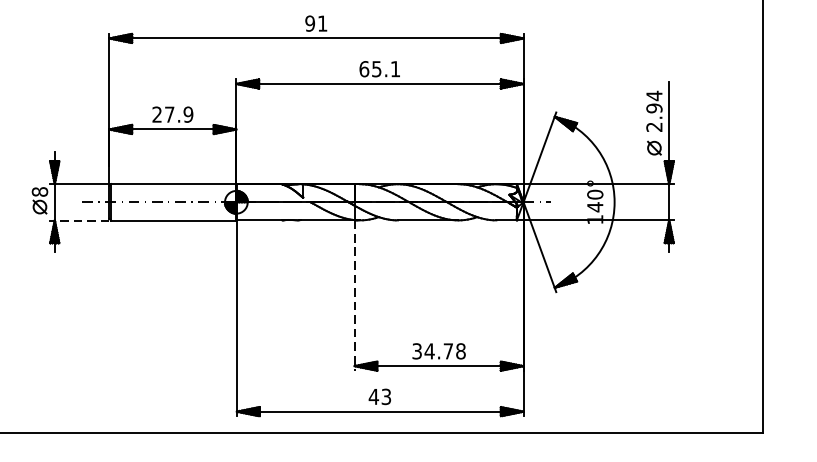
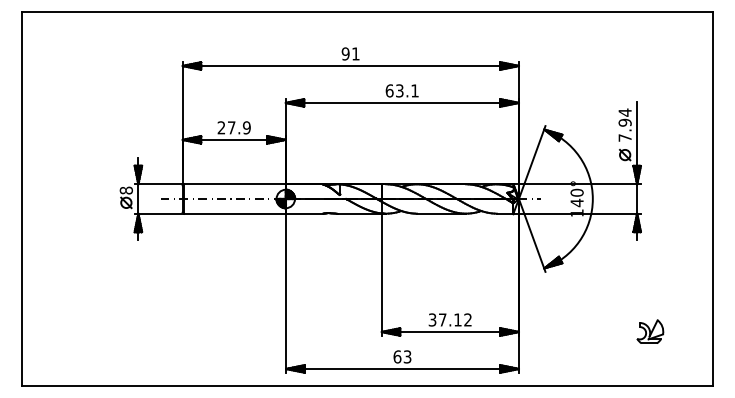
text: (376, 68) -> (399, 90), 65.1 -> 63.1
text: (653, 126) -> (624, 137), 2.94 -> 7.94
line: (82, 220) -> (160, 213), dashed -> solid
line: (354, 296) -> (381, 275), dashed -> solid
text: (444, 350) -> (454, 319), 34.78 -> 37.12
part: (685, 365) -> (650, 331), added
text: (373, 396) -> (397, 356), 43 -> 63

